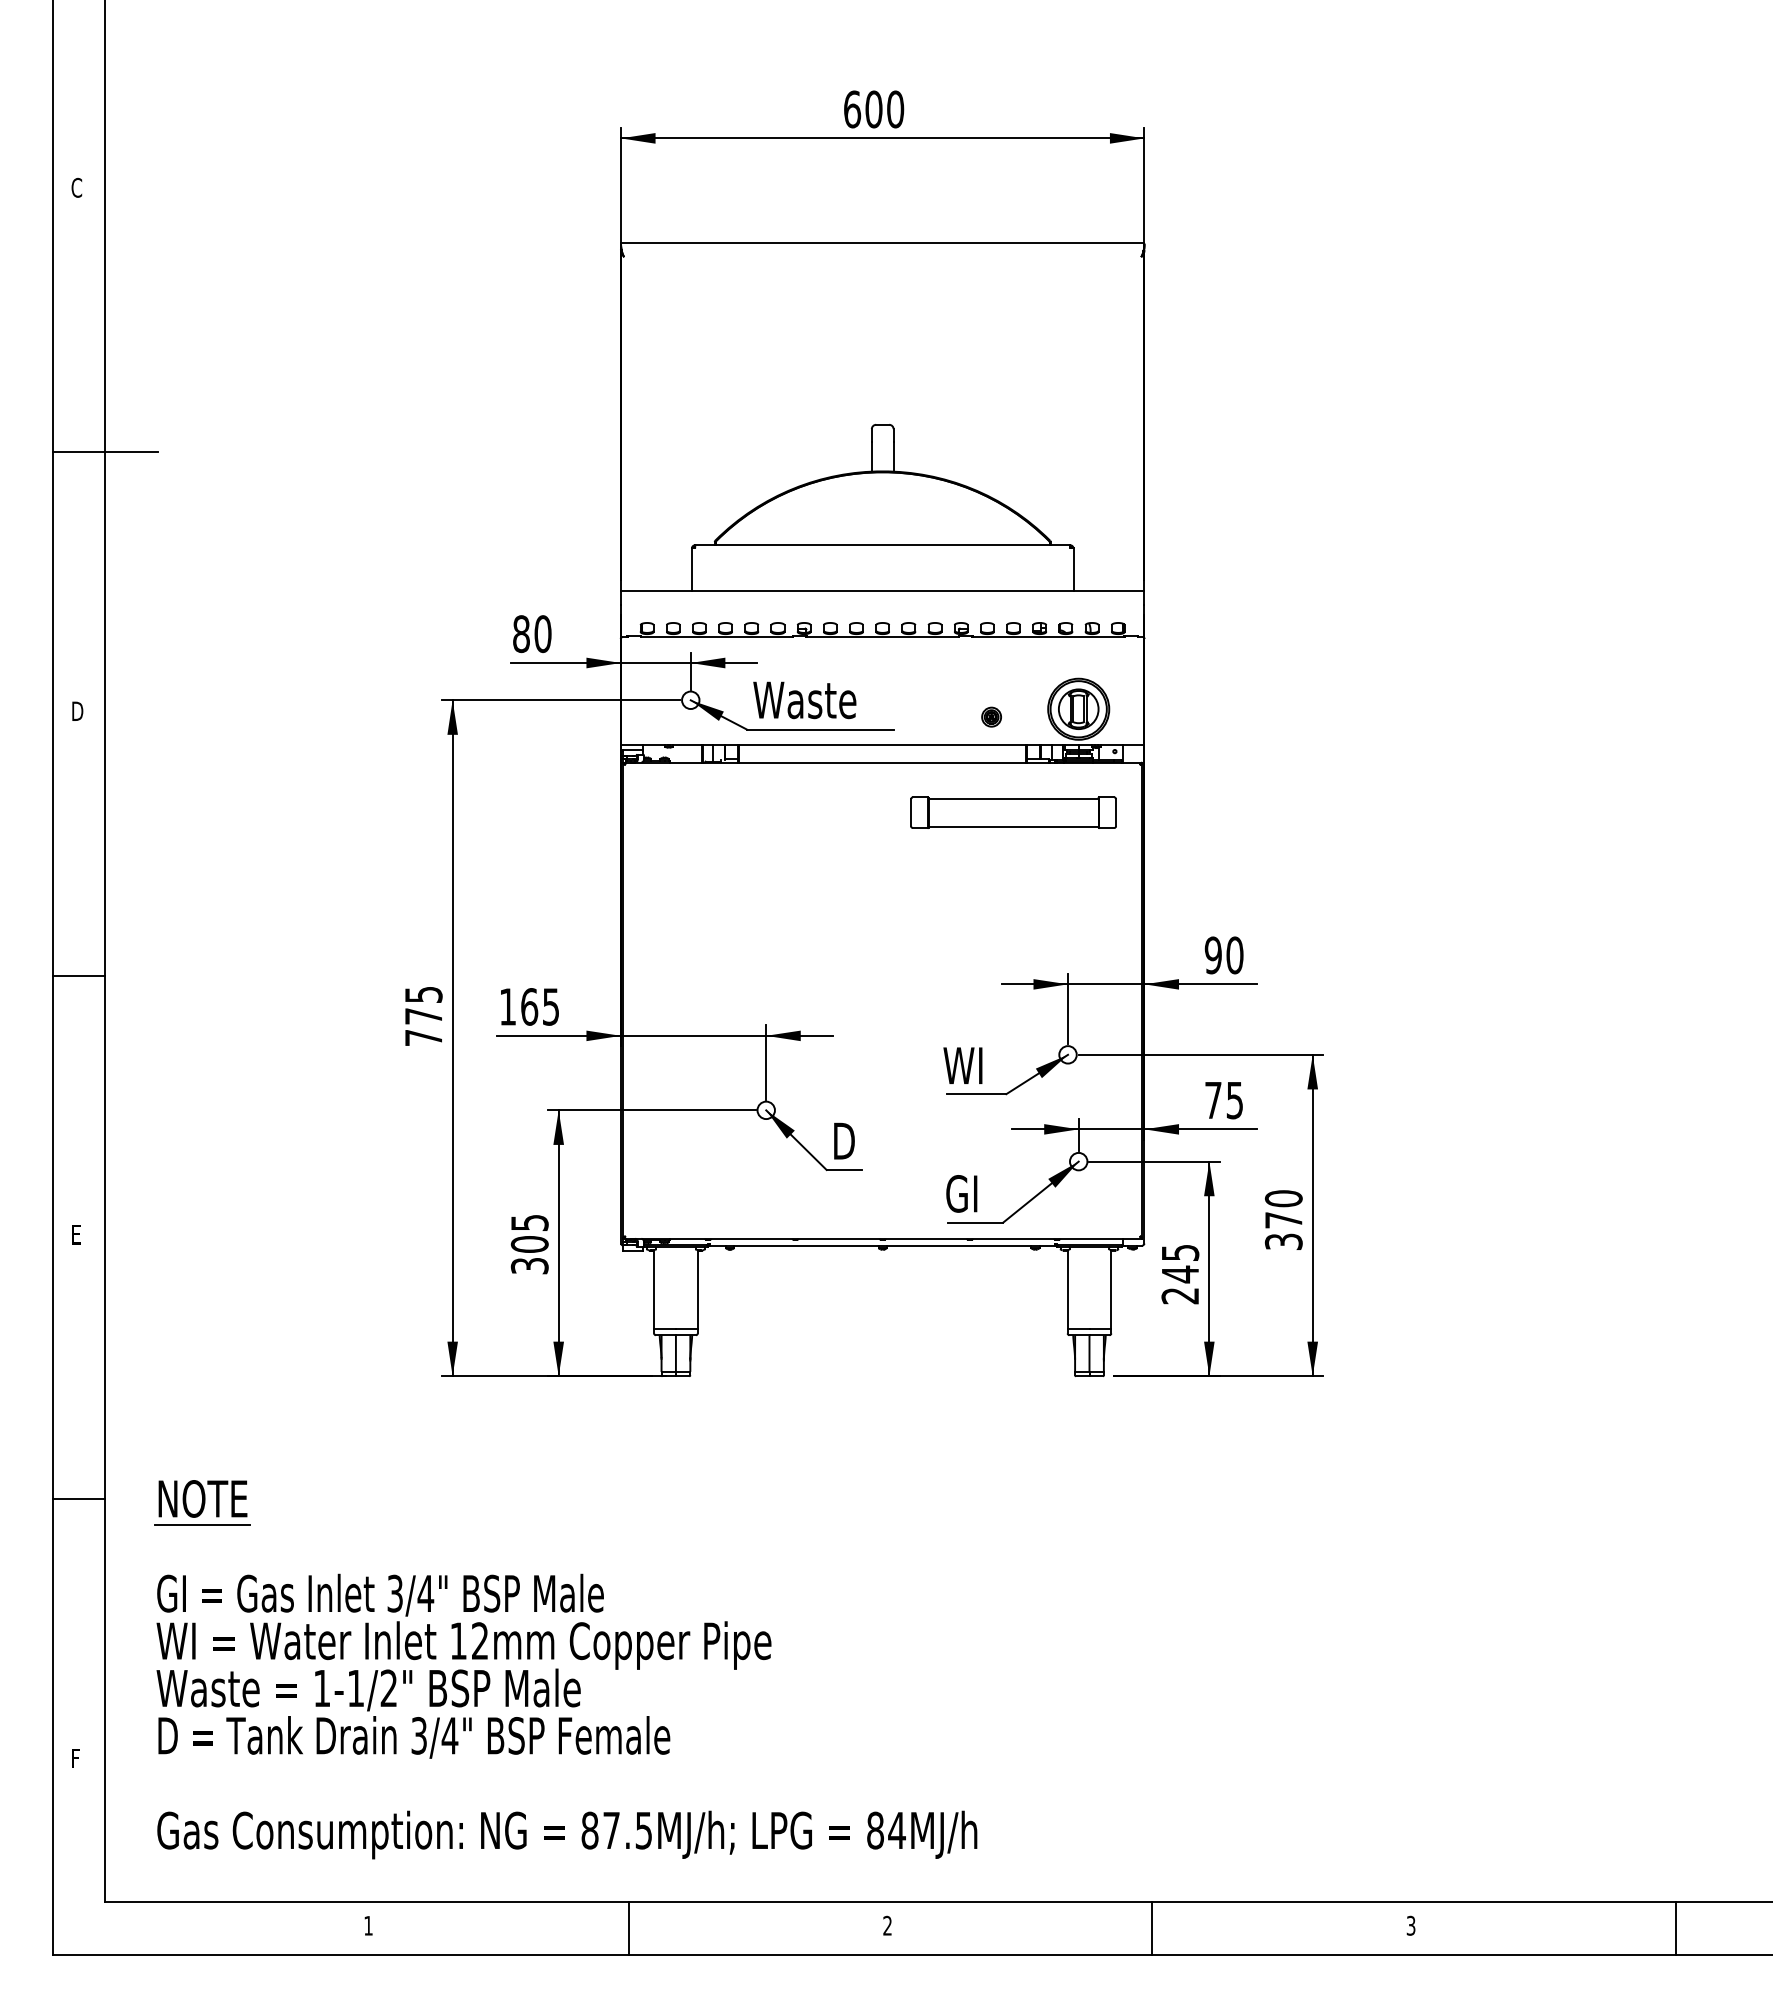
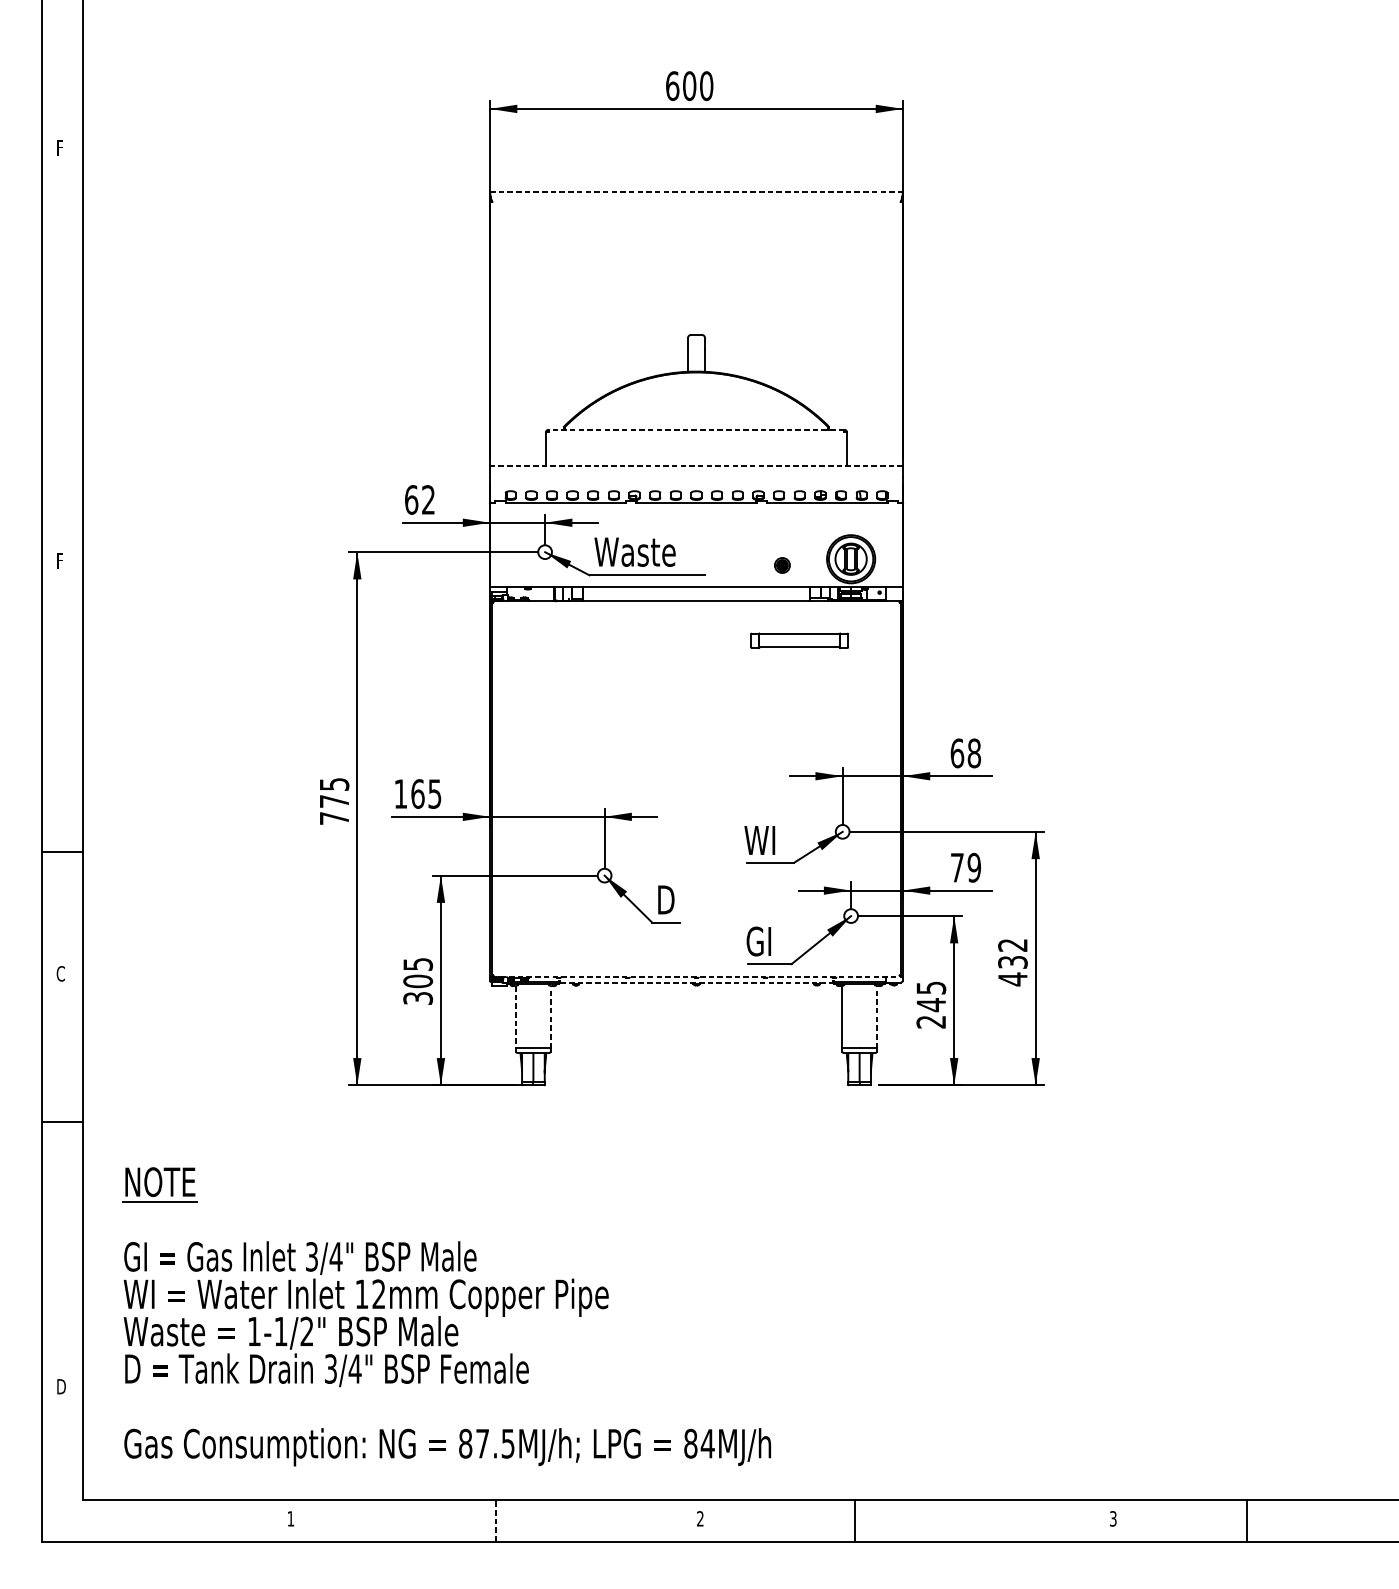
text: (76, 187) -> (60, 147), C -> F
line: (882, 243) -> (696, 191), solid -> dashed
line: (105, 452) -> (83, 356), removed
line: (882, 545) -> (696, 430), solid -> dashed
line: (882, 590) -> (696, 465), solid -> dashed
text: (532, 634) -> (420, 500), 80 -> 62
text: (77, 710) -> (61, 560), D -> F
part: (1013, 812) -> (799, 640), size x0.6
text: (1223, 955) -> (965, 753), 90 -> 68
line: (79, 975) -> (62, 852), moved
text: (1234, 1100) -> (974, 867), 75 -> 79
text: (1283, 1220) -> (1012, 962), 370 -> 432
text: (76, 1234) -> (60, 973), E -> C
line: (882, 1238) -> (696, 976), solid -> dashed
line: (882, 1246) -> (696, 983), solid -> dashed
line: (697, 1289) -> (550, 1016), solid -> dashed
line: (1111, 1289) -> (876, 1016), solid -> dashed
line: (654, 1290) -> (516, 1017), solid -> dashed
line: (79, 1499) -> (62, 1122), moved
text: (77, 1757) -> (61, 1386), F -> D
line: (628, 1927) -> (495, 1520), solid -> dashed
line: (1152, 1928) -> (854, 1520), moved
line: (1675, 1928) -> (1246, 1520), moved

